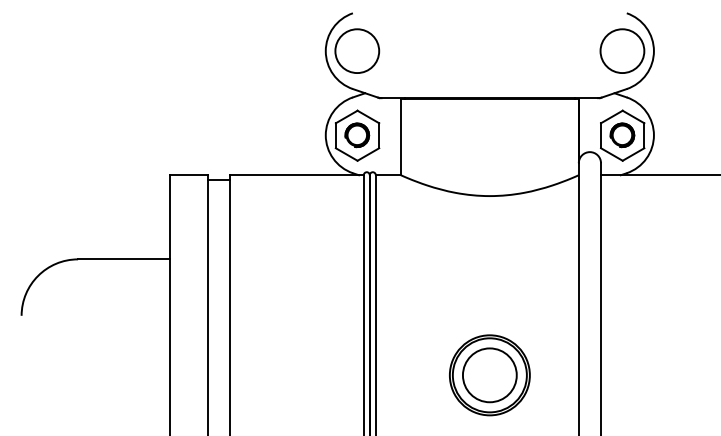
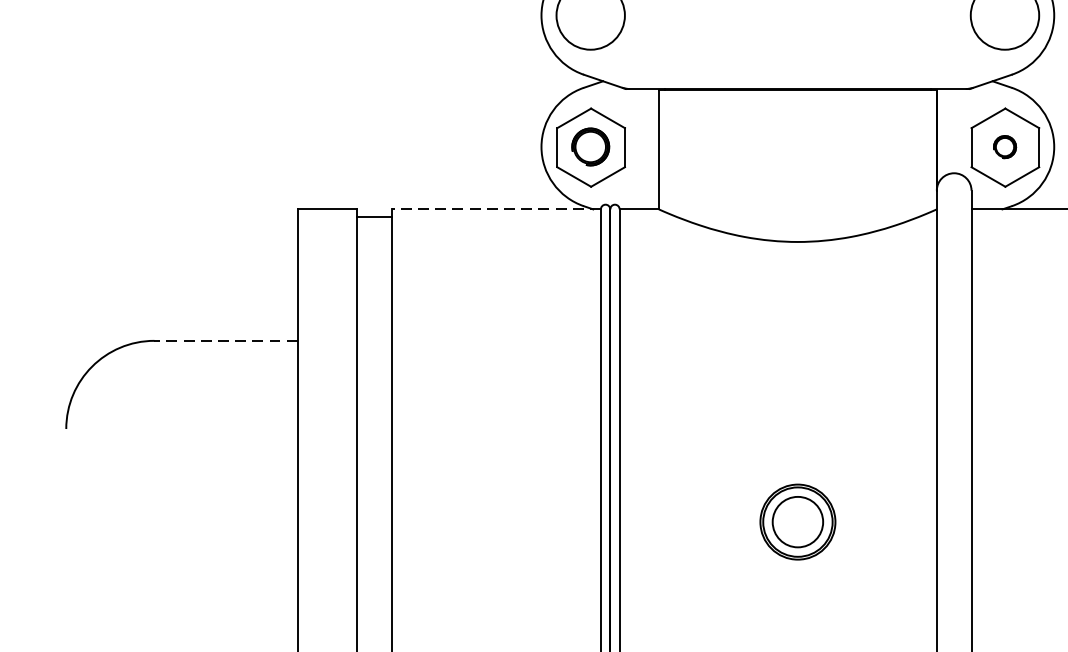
part: (622, 135) -> (1005, 147), size x0.6
line: (296, 175) -> (495, 209), solid -> dashed
line: (123, 259) -> (225, 341), solid -> dashed
part: (489, 375) -> (797, 522), size x0.6

